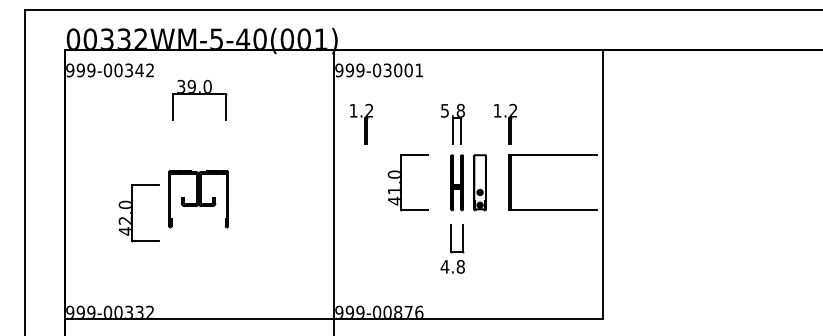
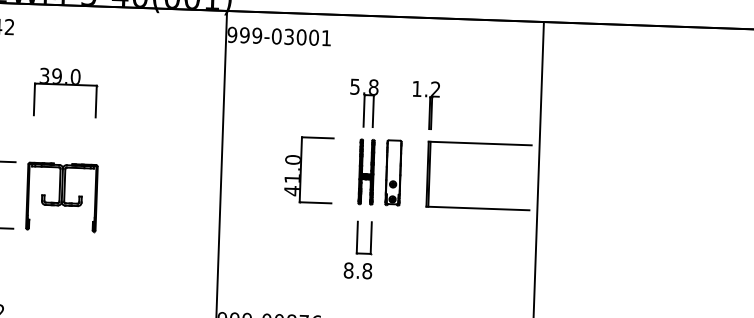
part: (199, 99) -> (65, 91), moved
part: (361, 123) -> (256, 98), removed
part: (198, 199) -> (61, 197), moved
text: (444, 266) -> (348, 270), 4.8 -> 8.8

